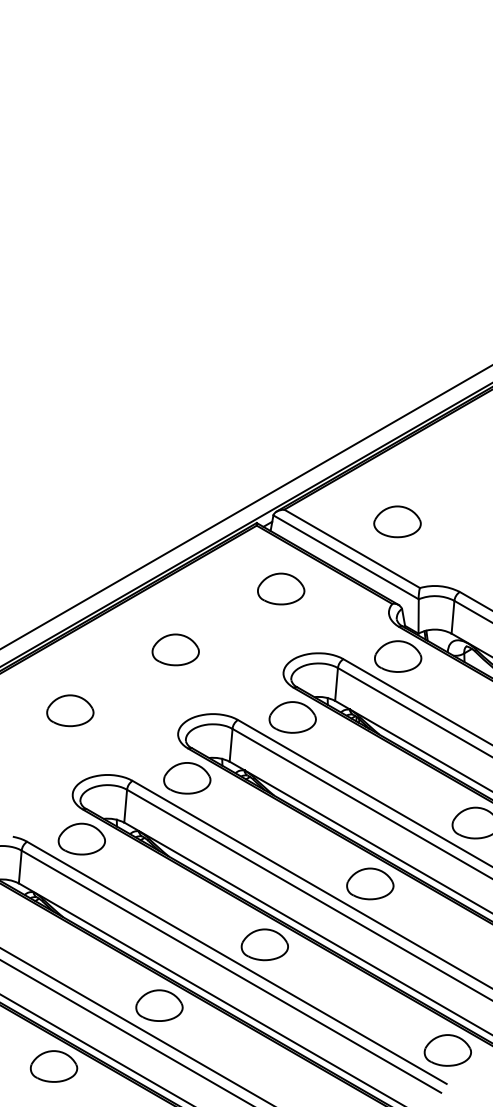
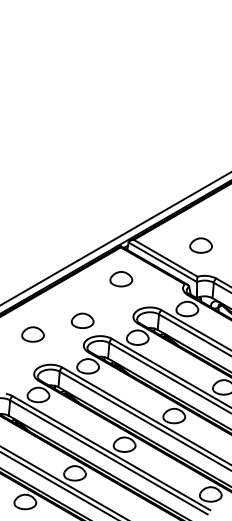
part: (396, 521) -> (200, 245), moved
part: (281, 589) -> (121, 279), moved
part: (175, 649) -> (82, 320), moved

